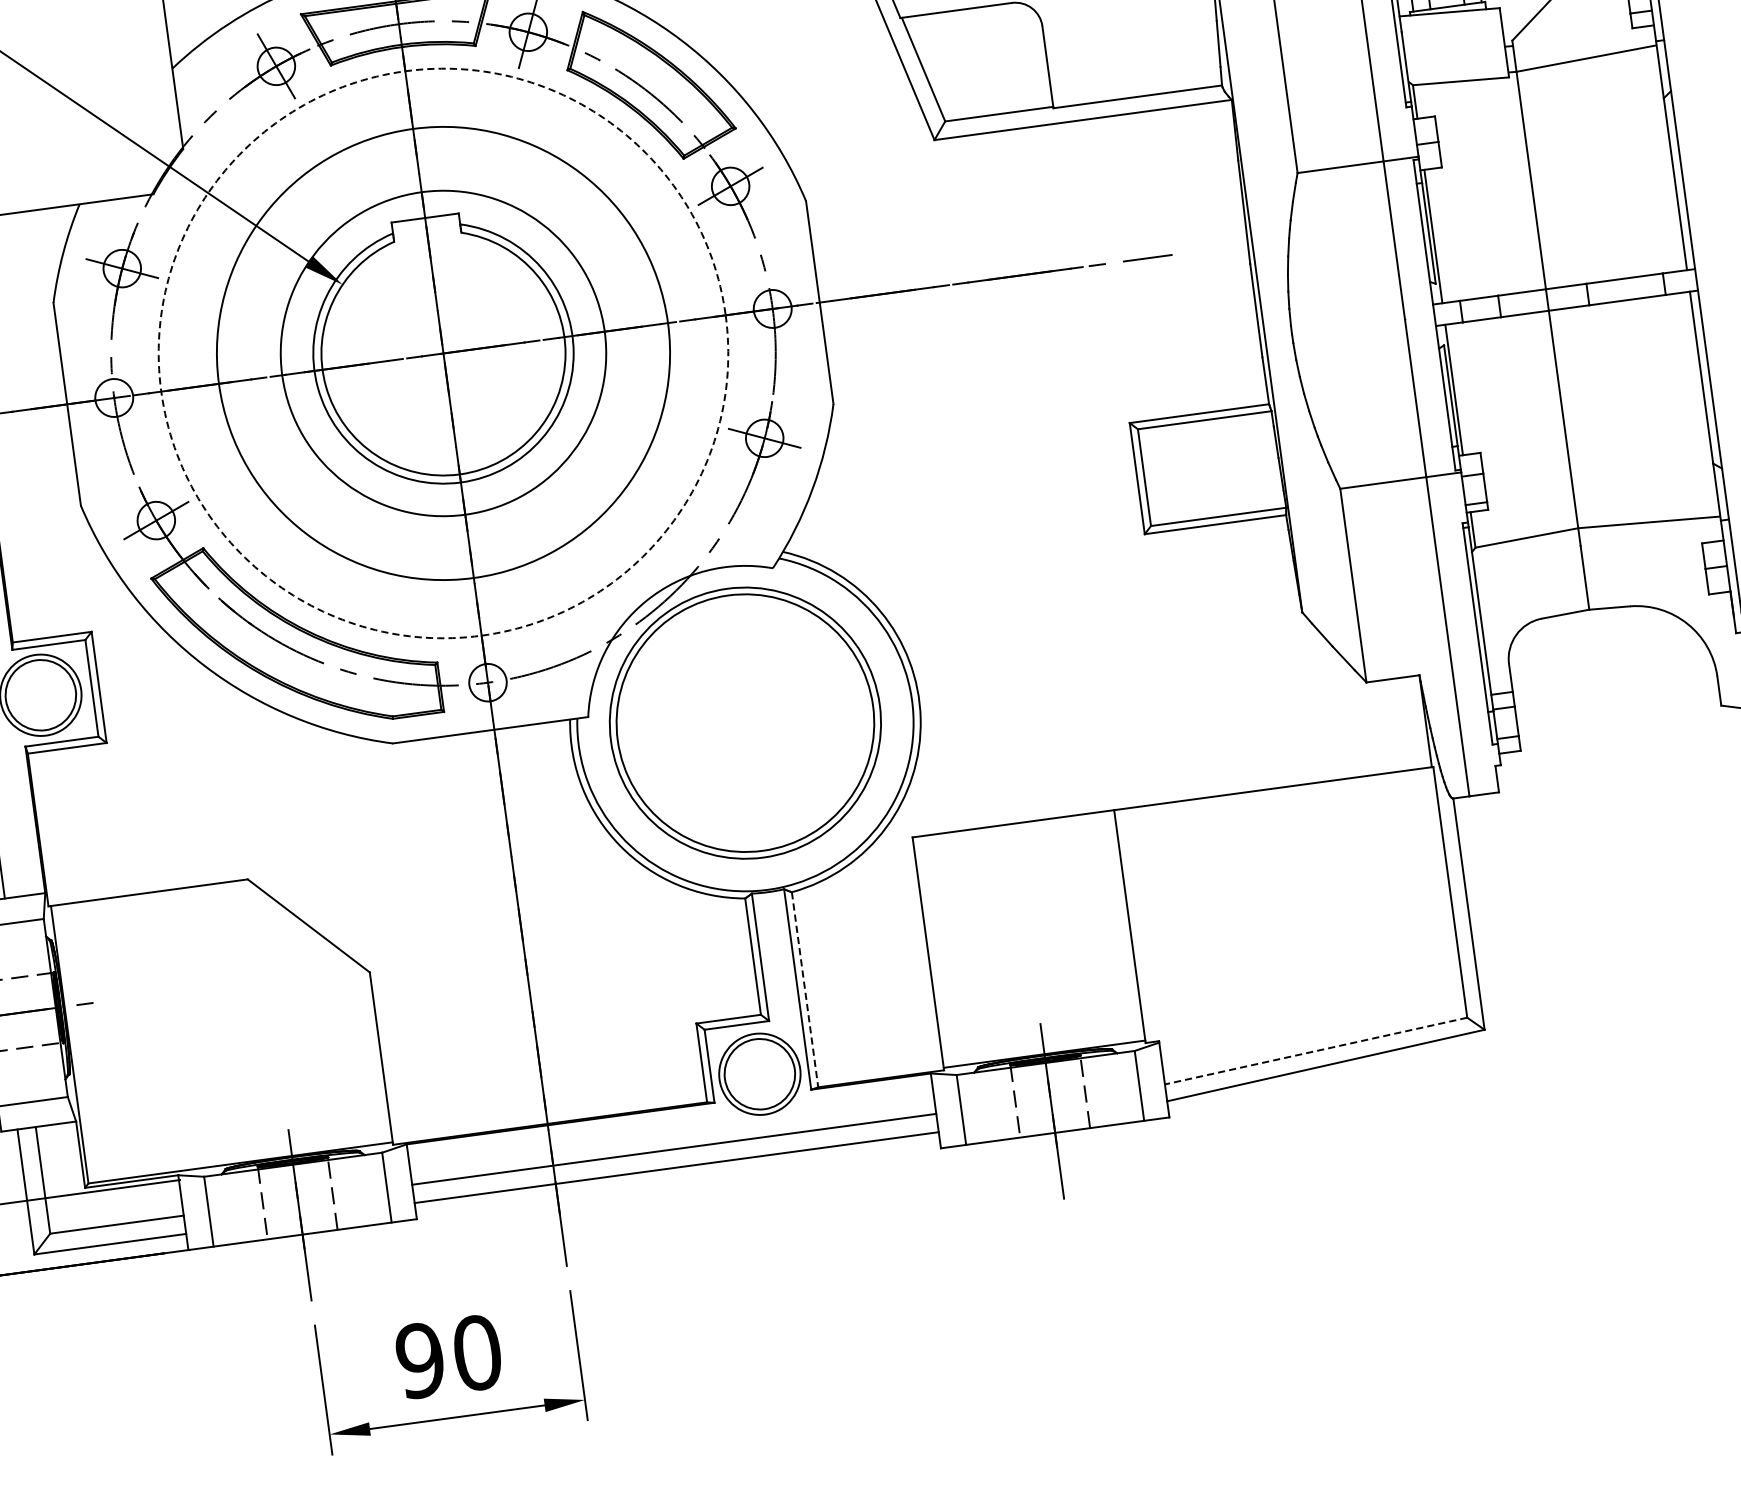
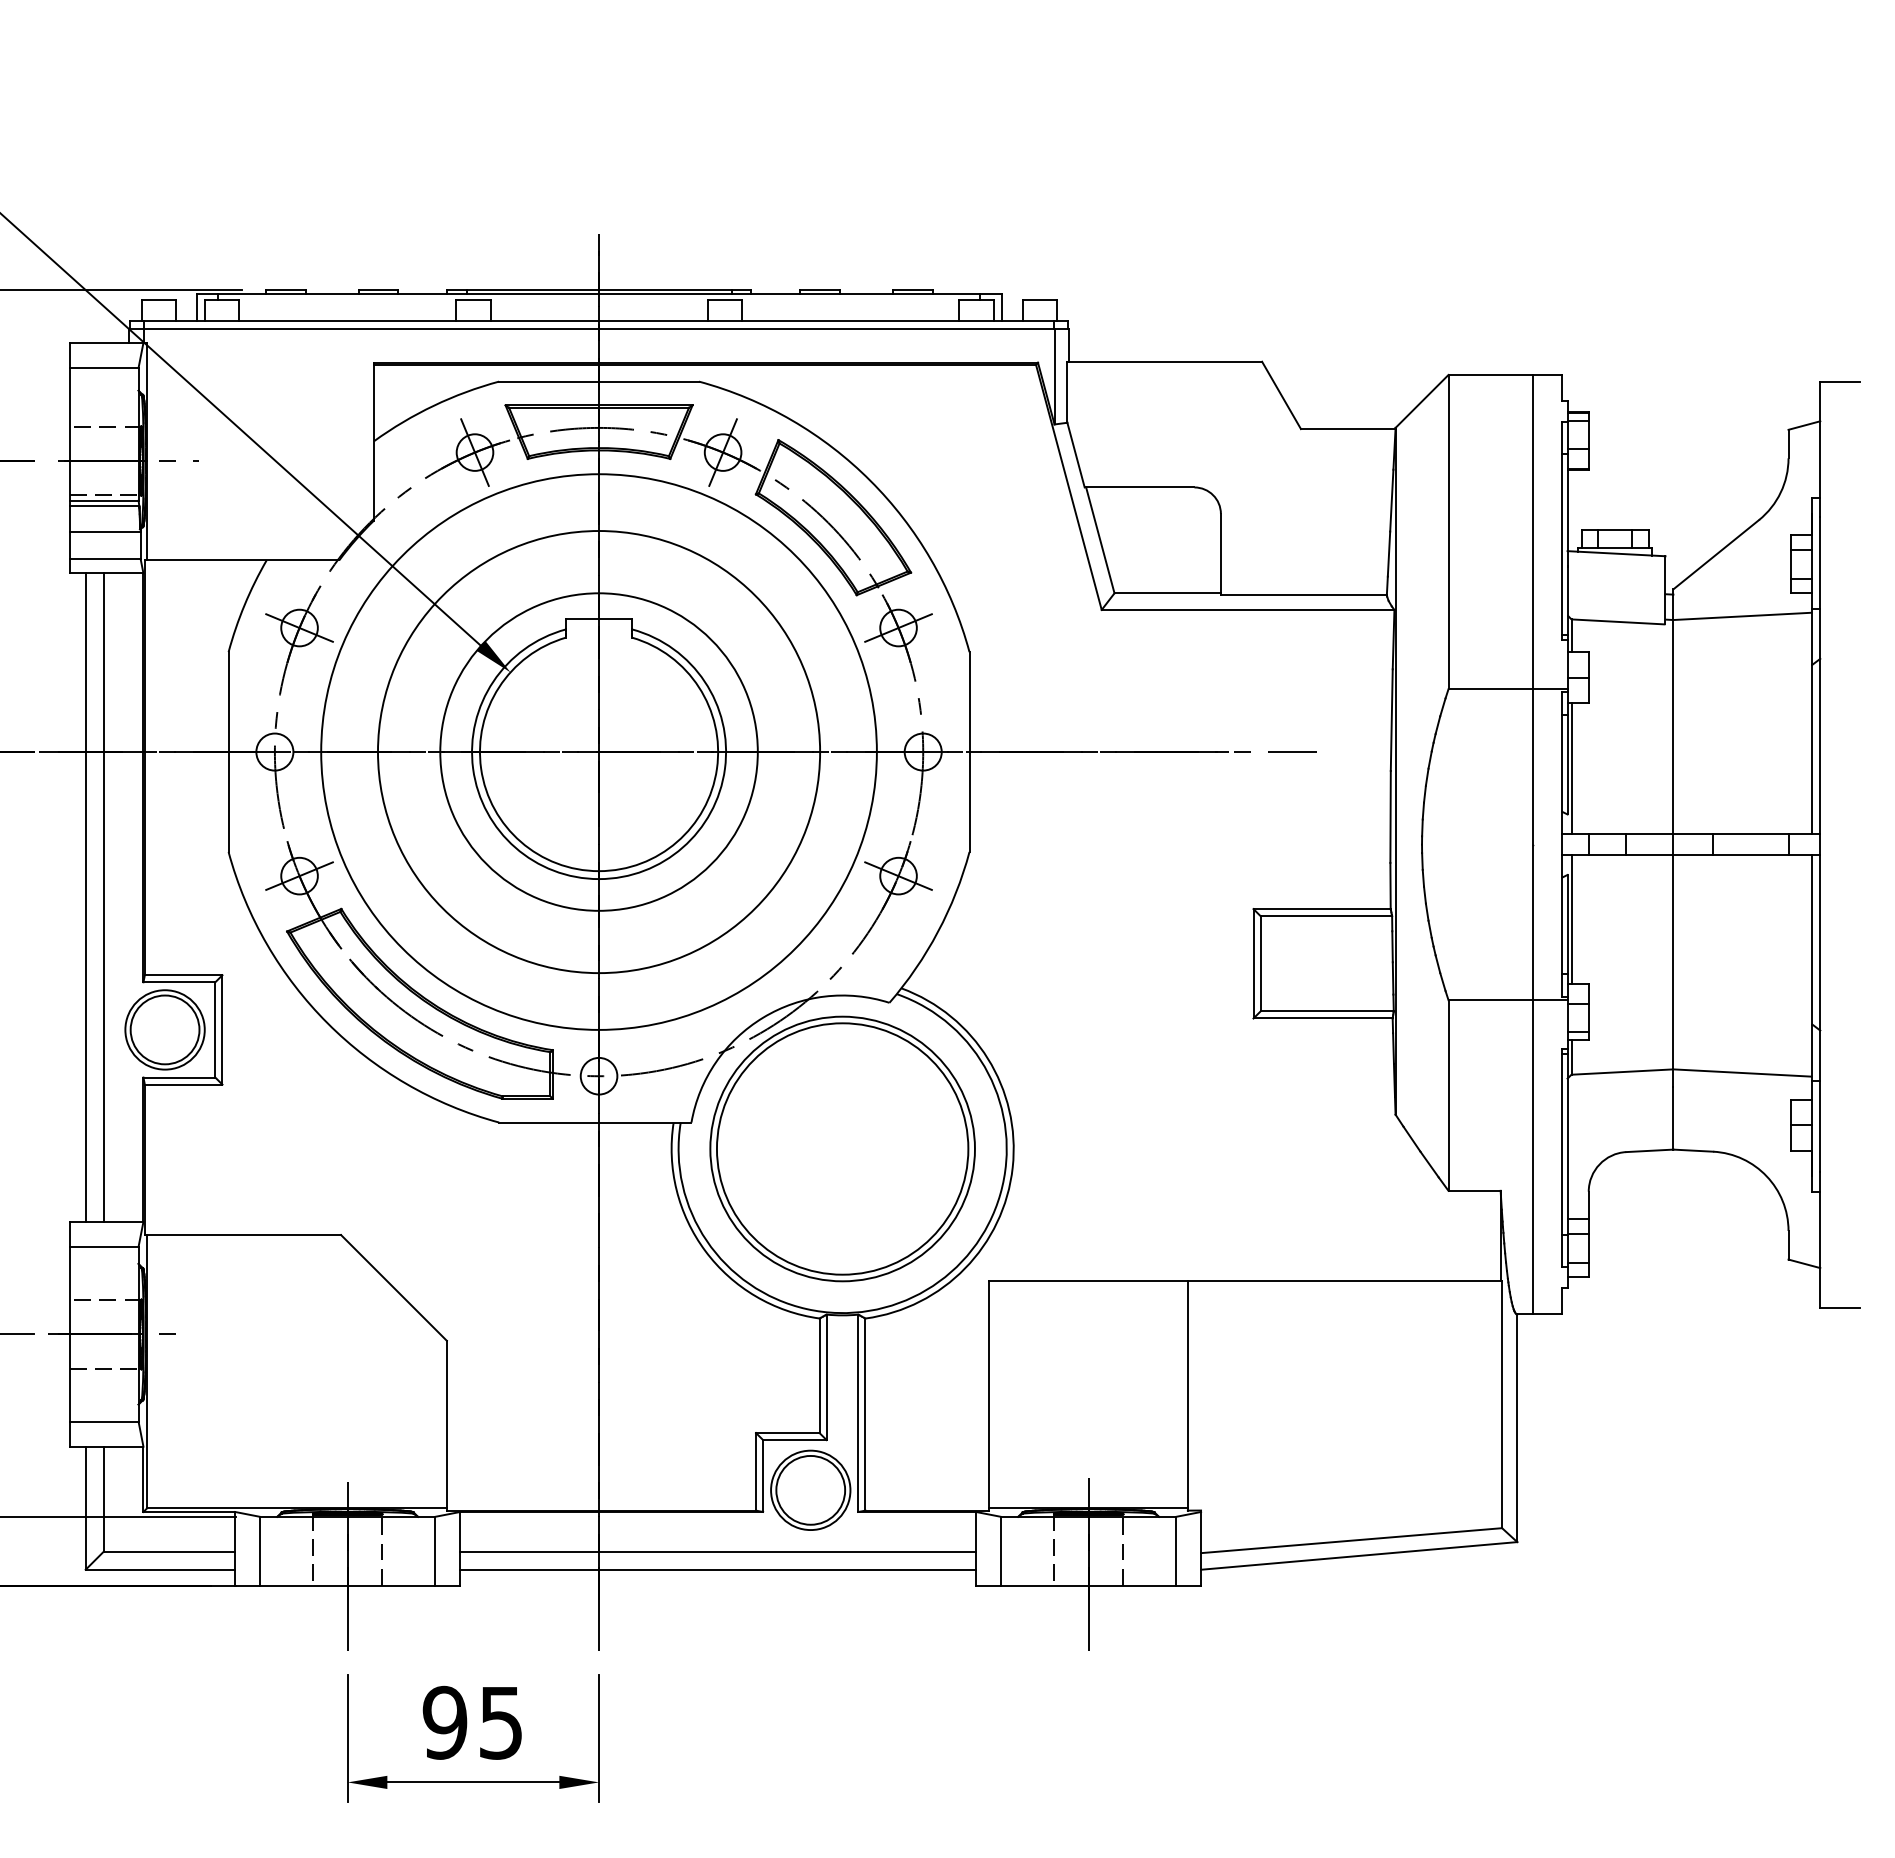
circle: (442, 352) -> (598, 751), dashed -> solid
line: (805, 990) -> (865, 1415), dashed -> solid
line: (1315, 1050) -> (1351, 1540), dashed -> solid
text: (477, 1352) -> (501, 1722), 90 -> 95

